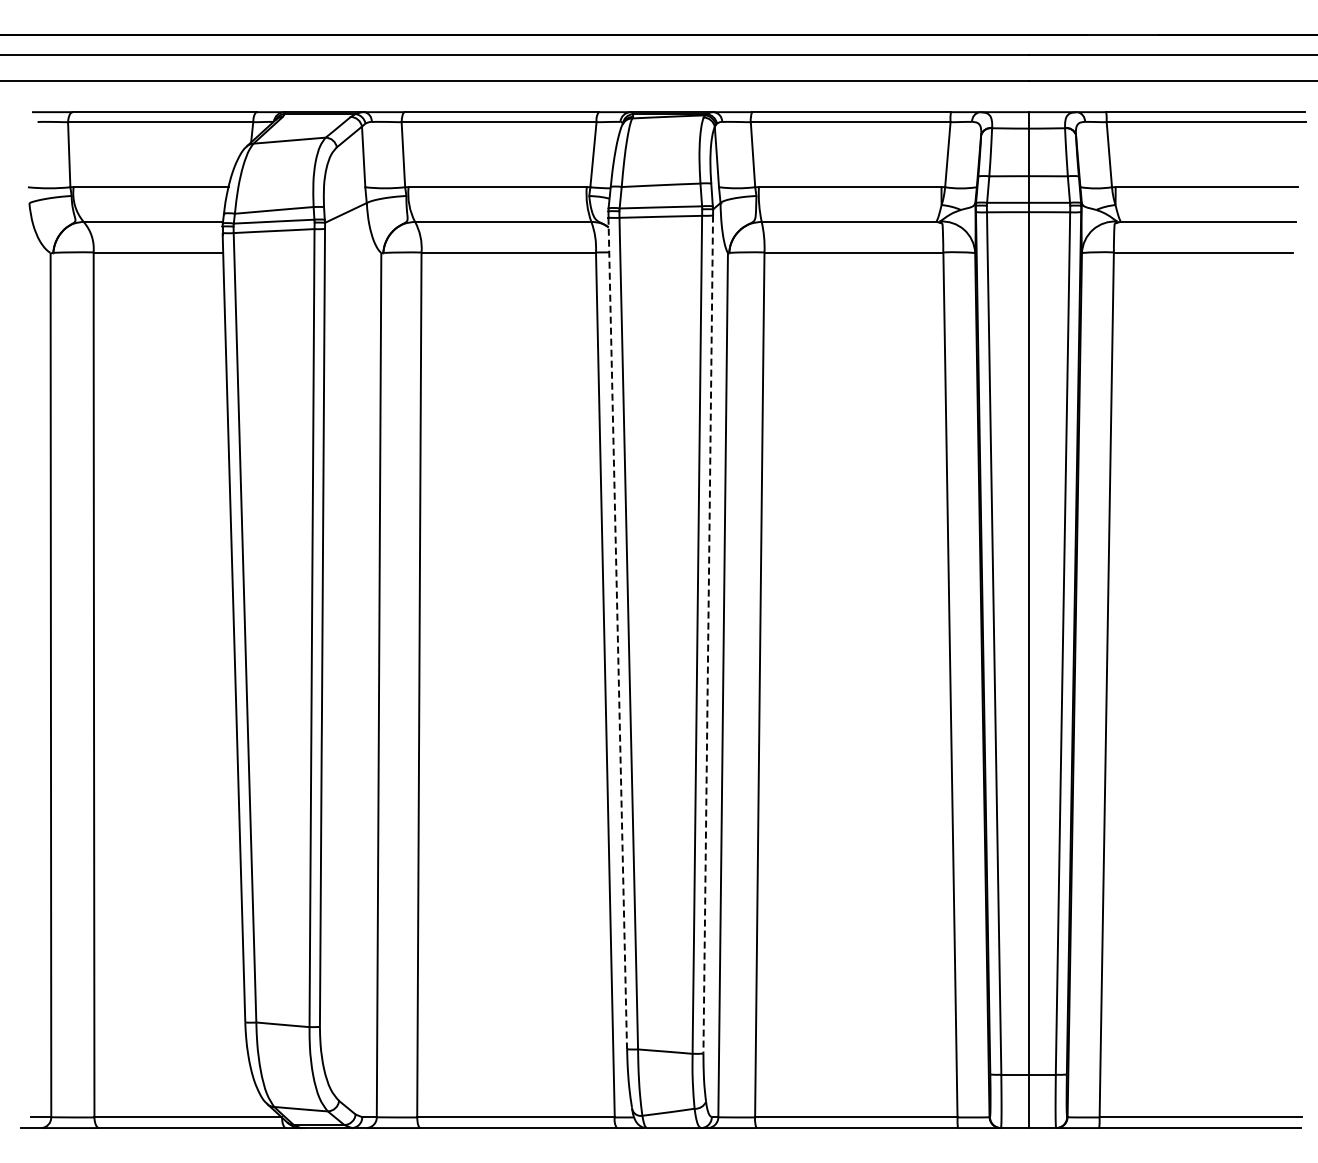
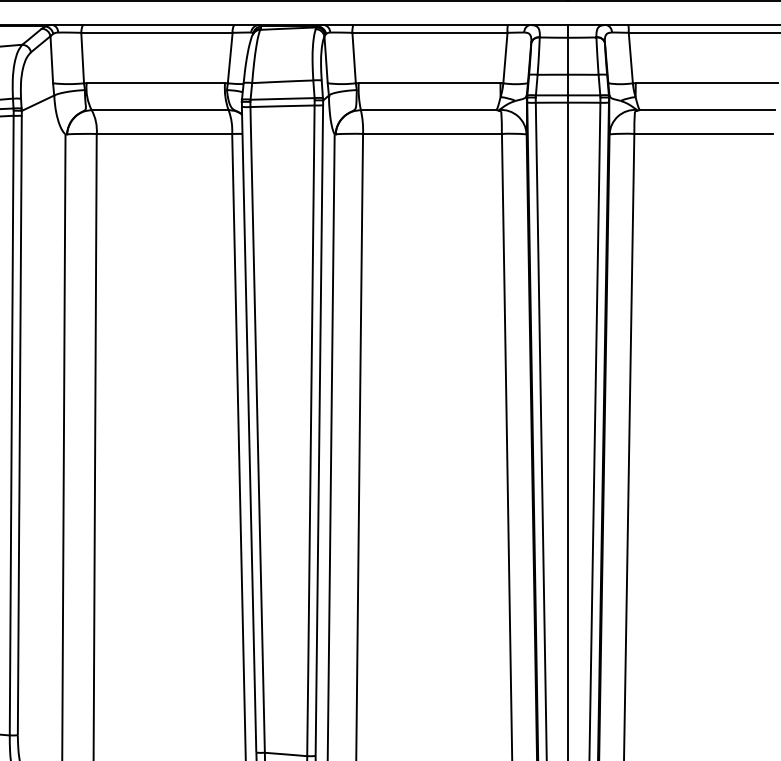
line: (617, 632) -> (248, 429), dashed -> solid
line: (708, 633) -> (319, 429), dashed -> solid

